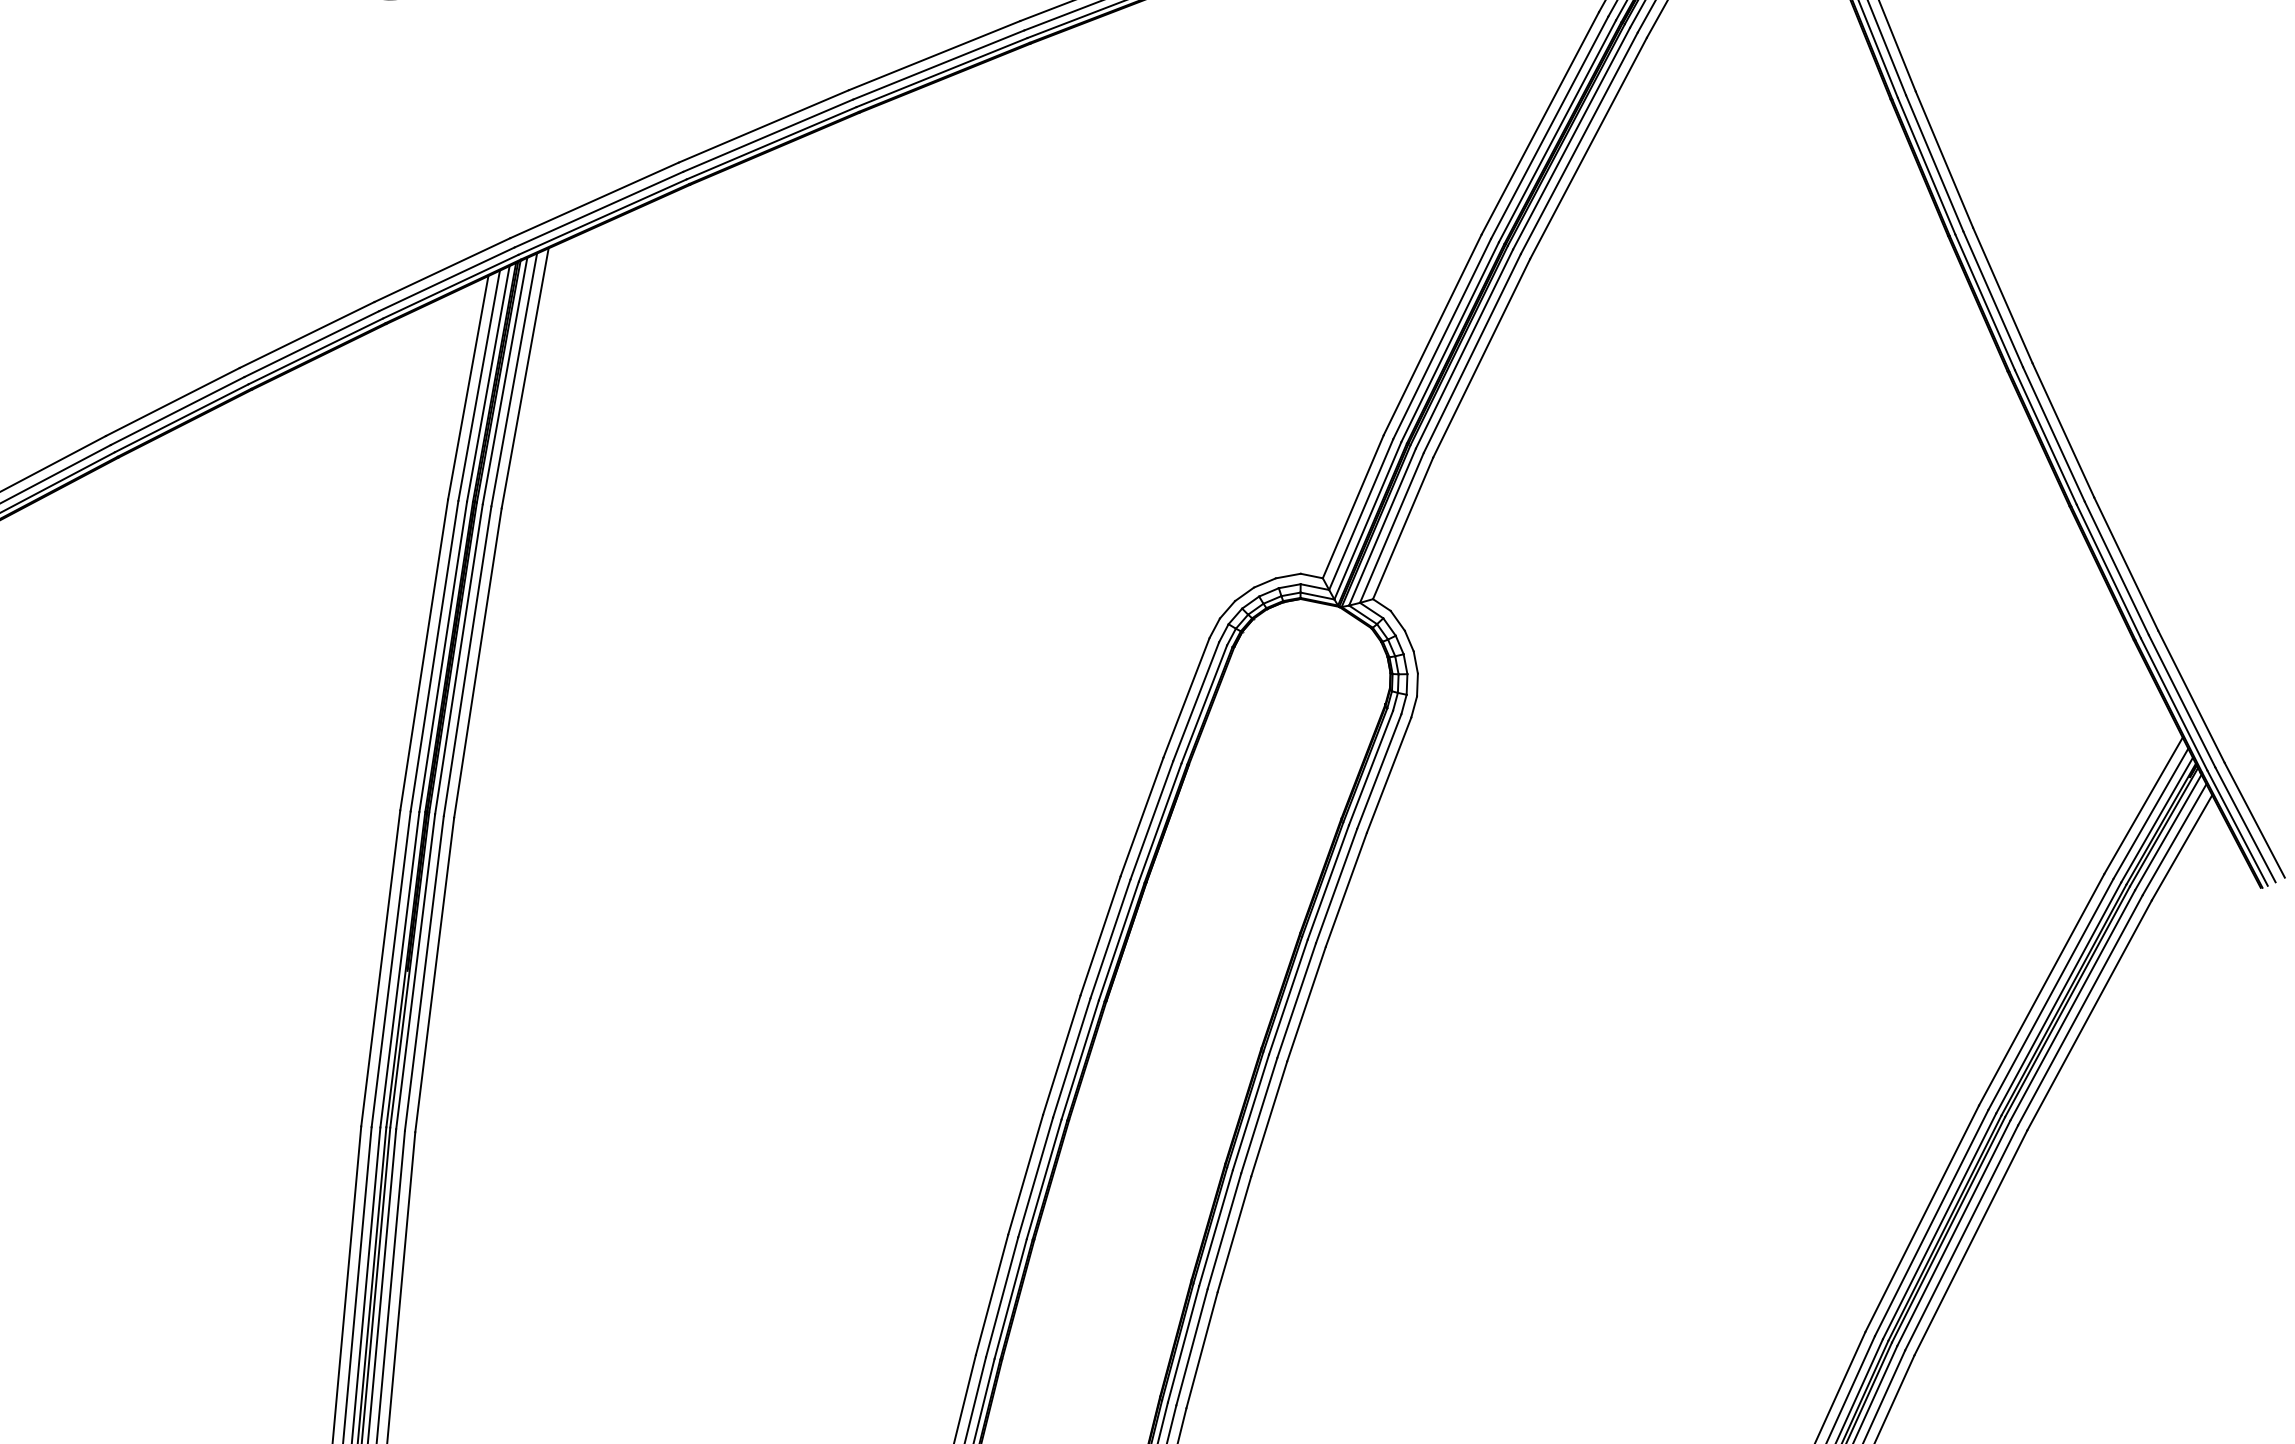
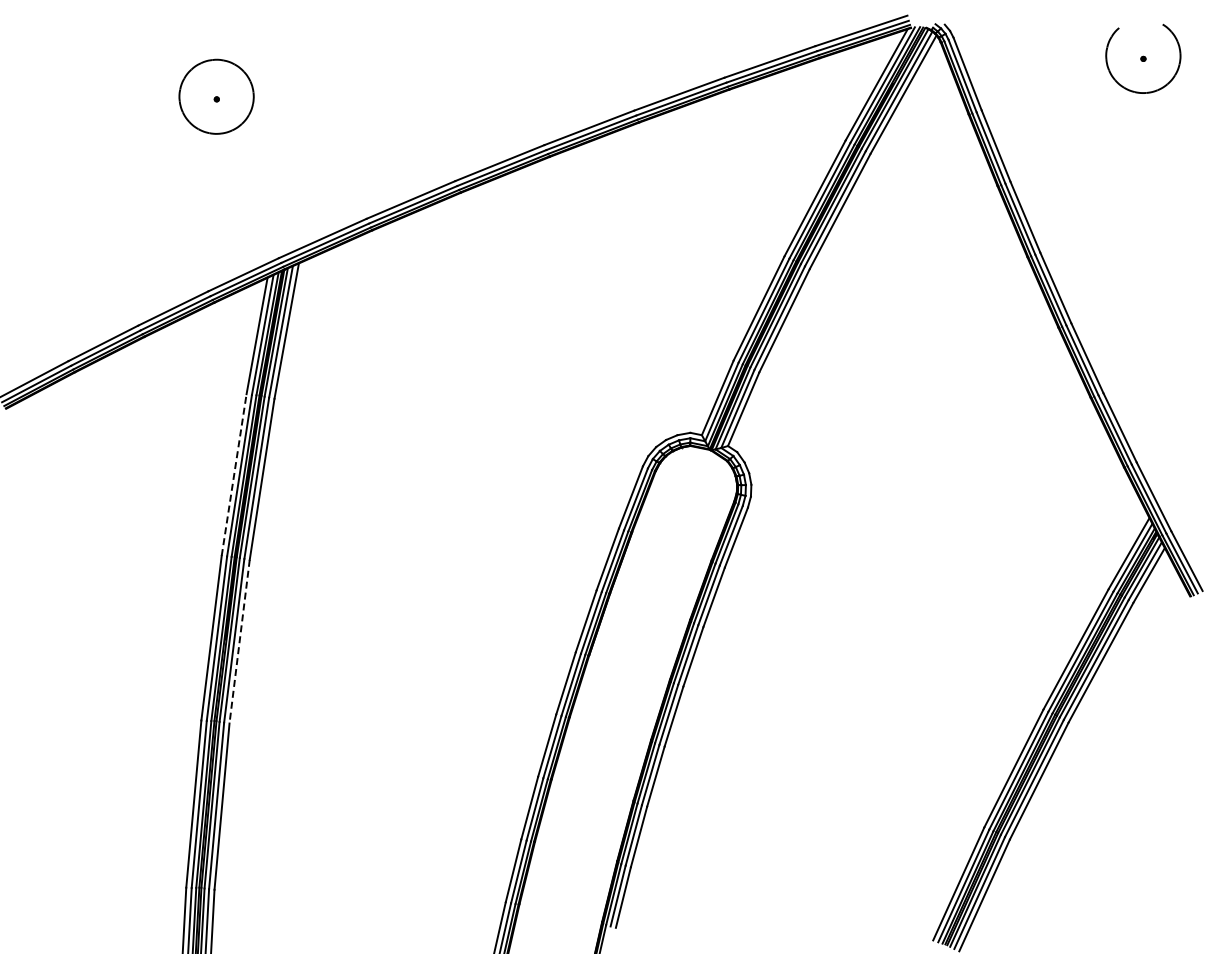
line: (424, 655) -> (234, 475), solid -> dashed
line: (434, 976) -> (239, 642), solid -> dashed

